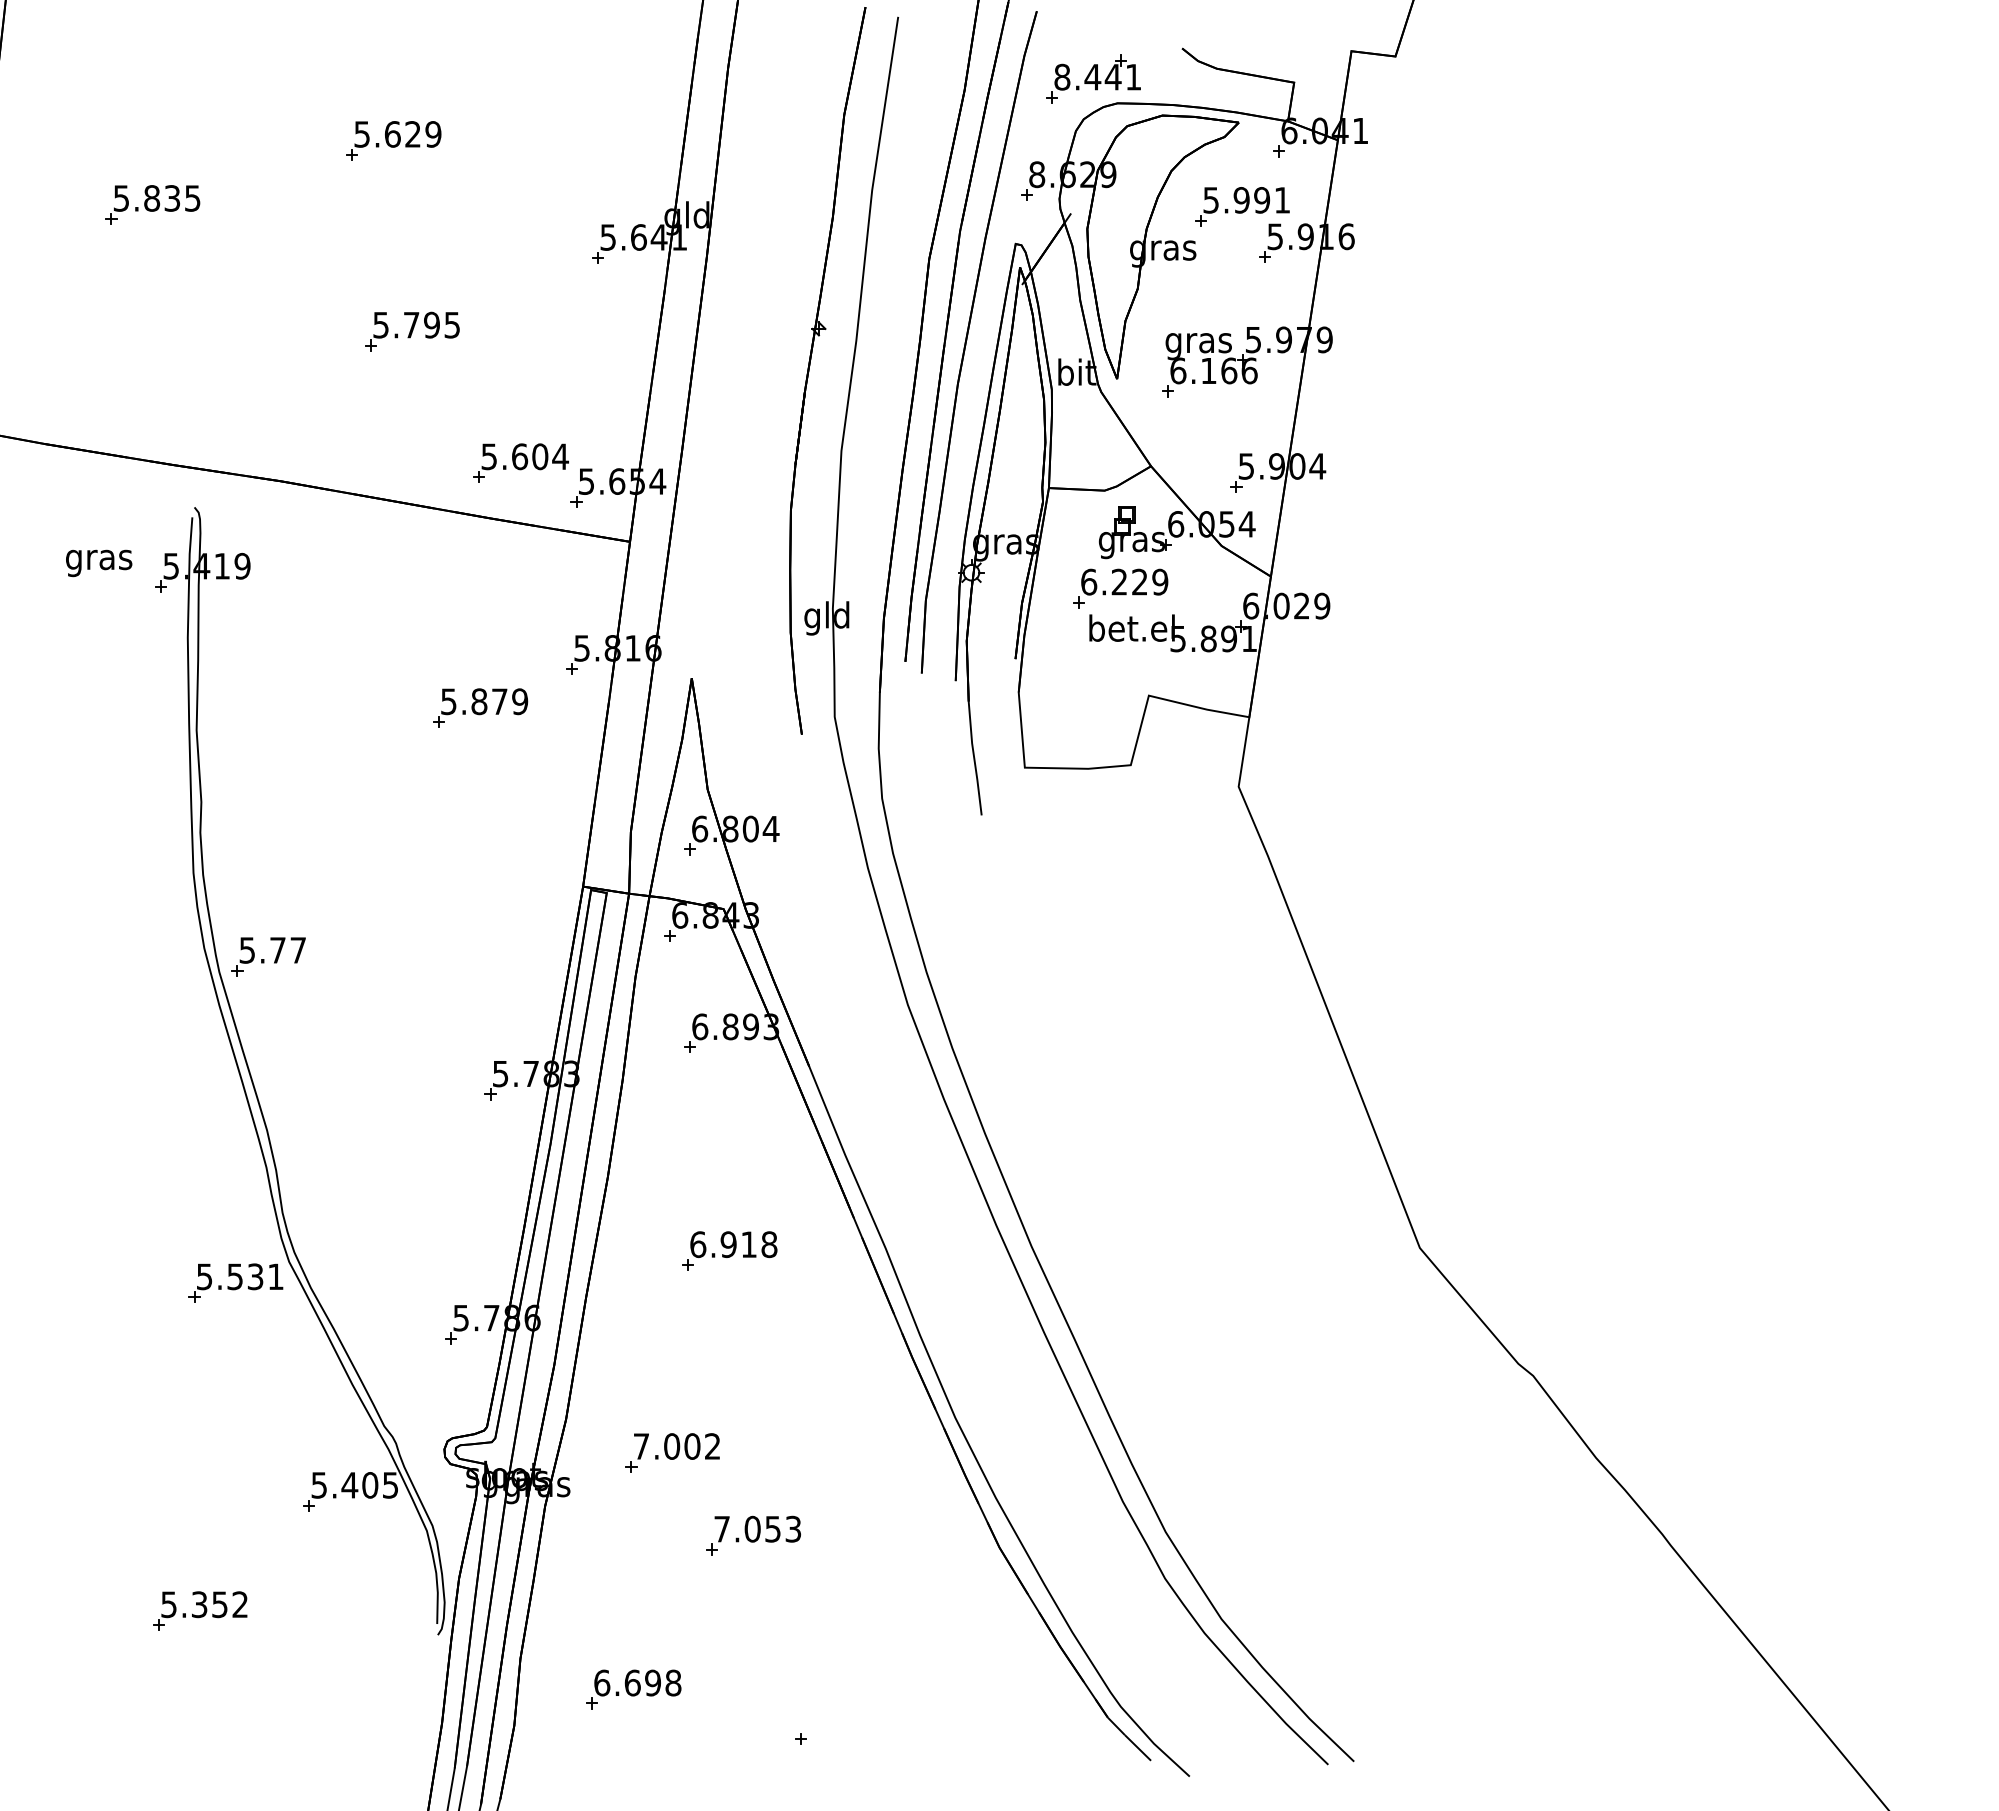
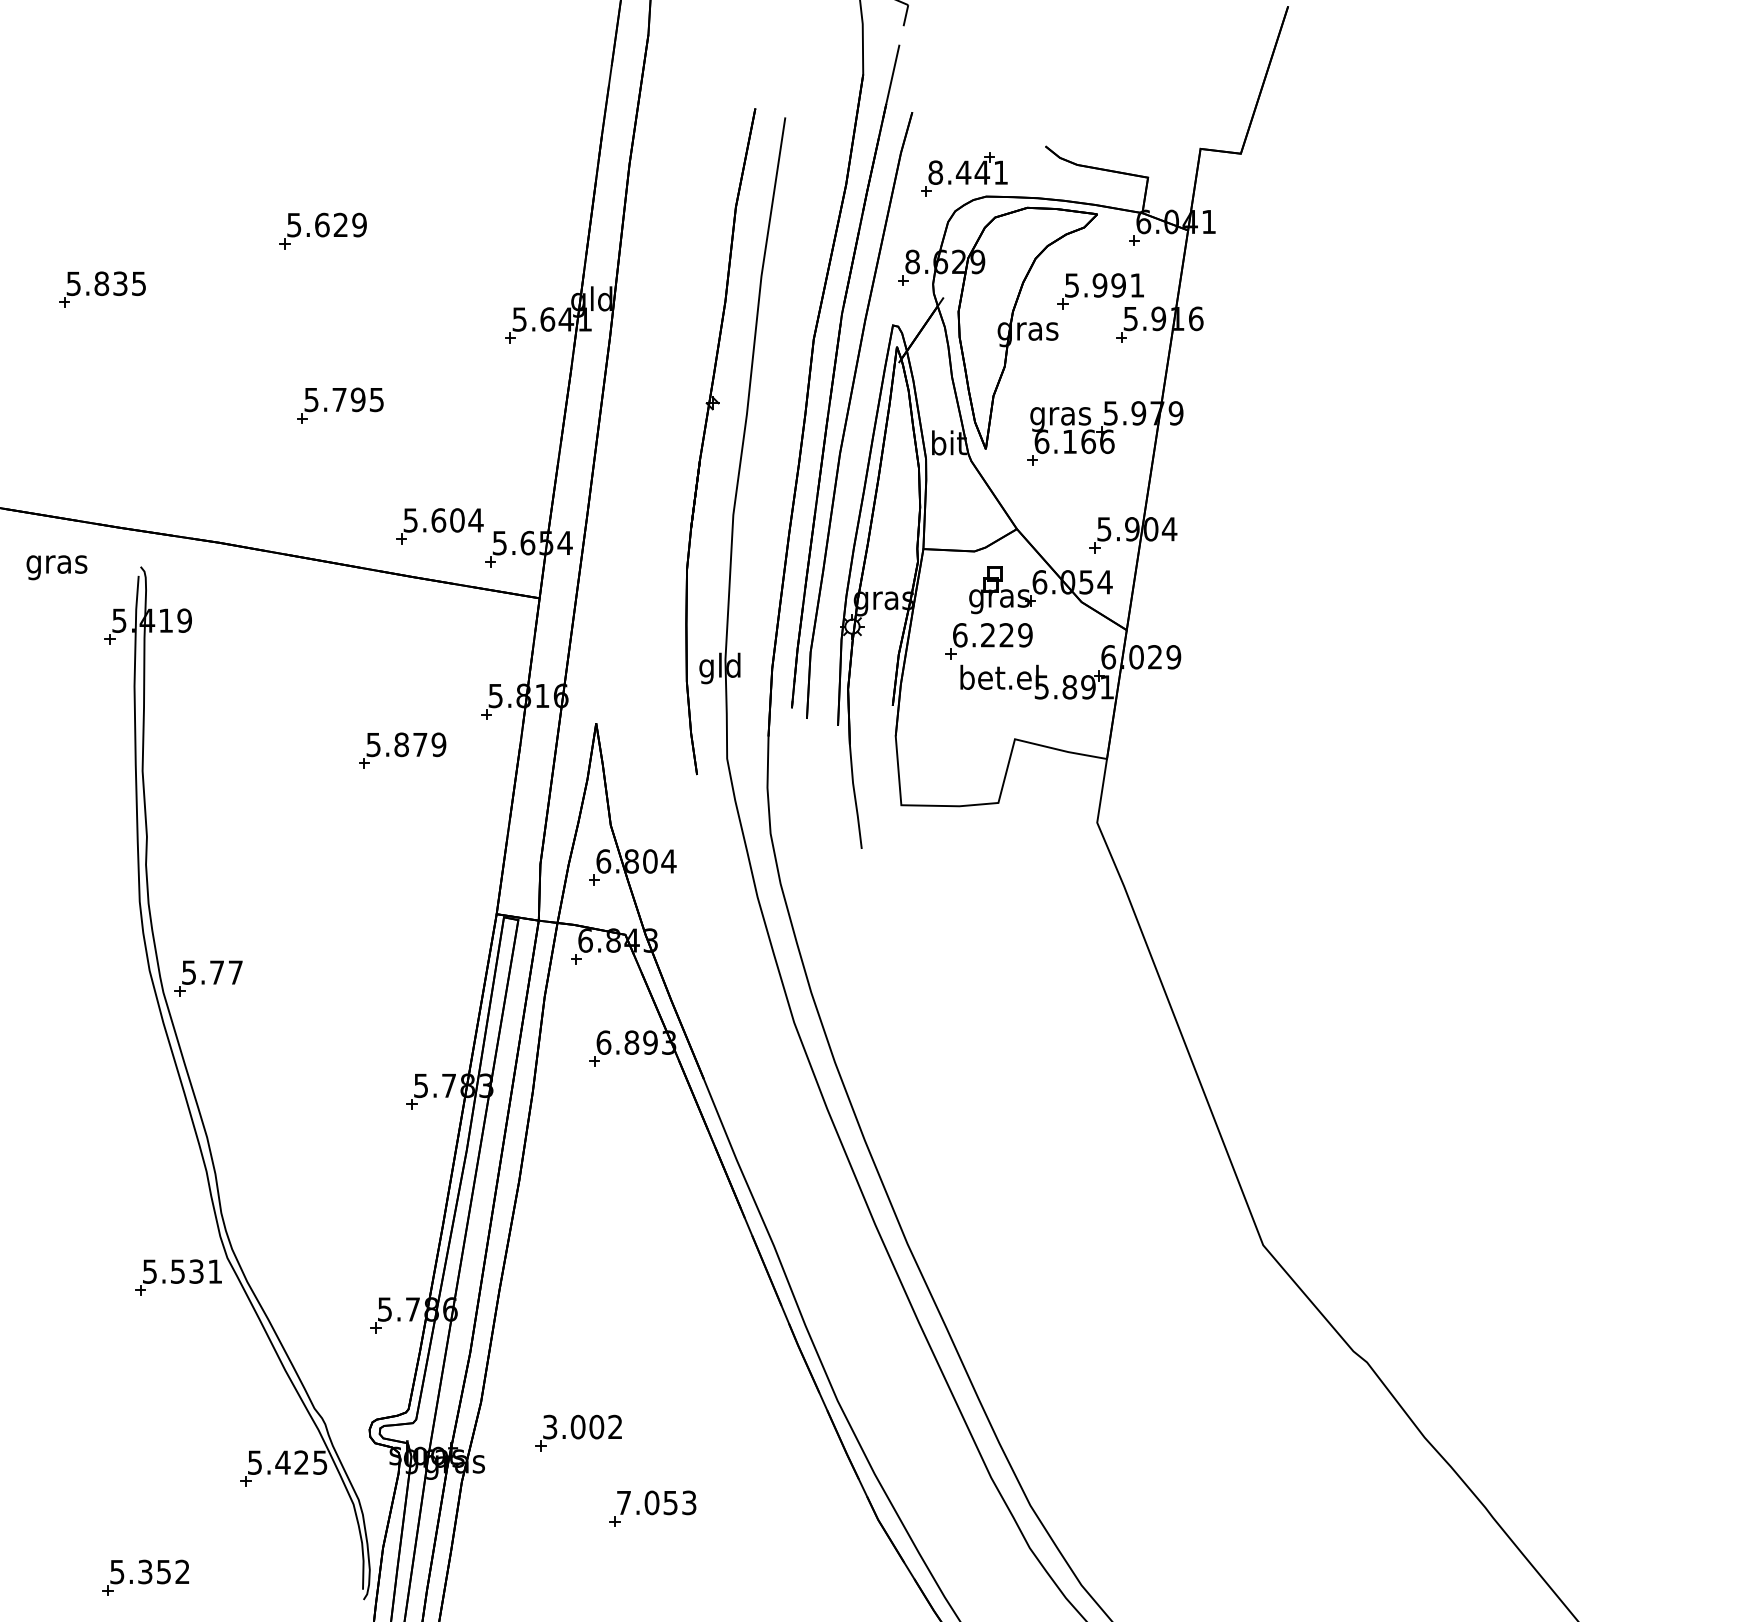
text: (99, 563) -> (57, 567), moved
part: (729, 1250) -> (630, 1247), removed
text: (641, 1446) -> (550, 1427), 7.002 -> 3.002
text: (370, 1485) -> (301, 1462), 5.405 -> 5.425

